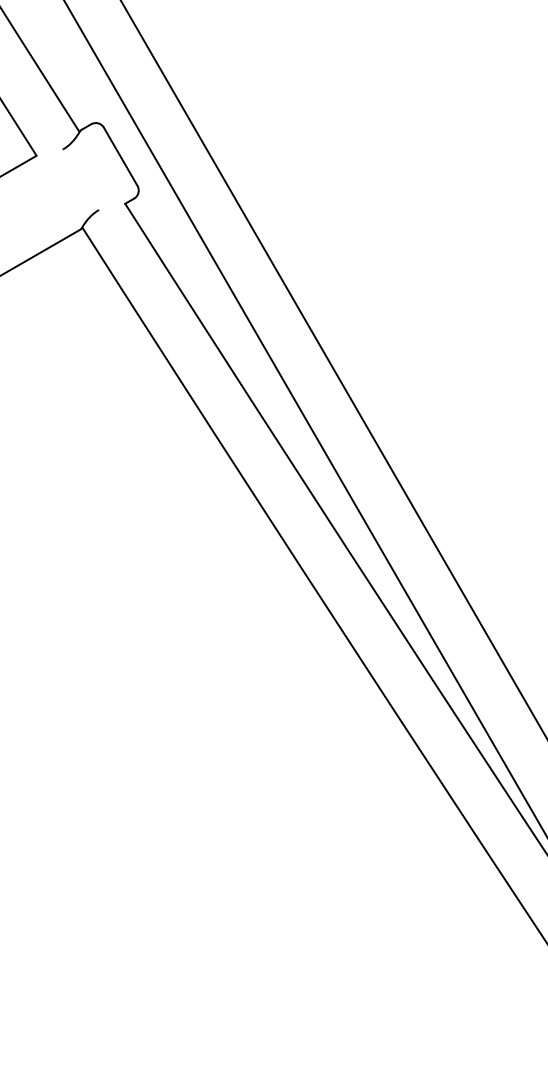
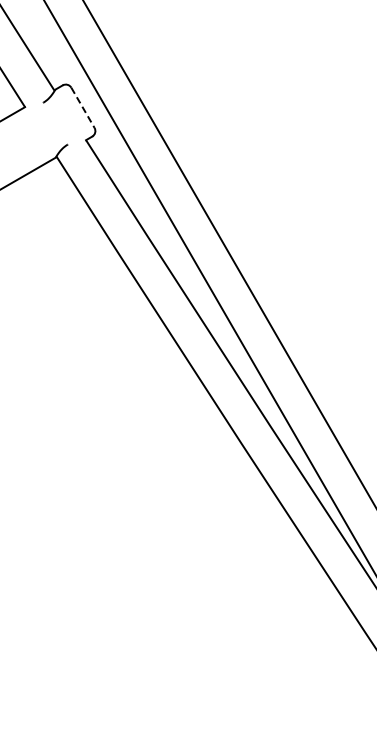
line: (121, 157) -> (83, 108), solid -> dashed

